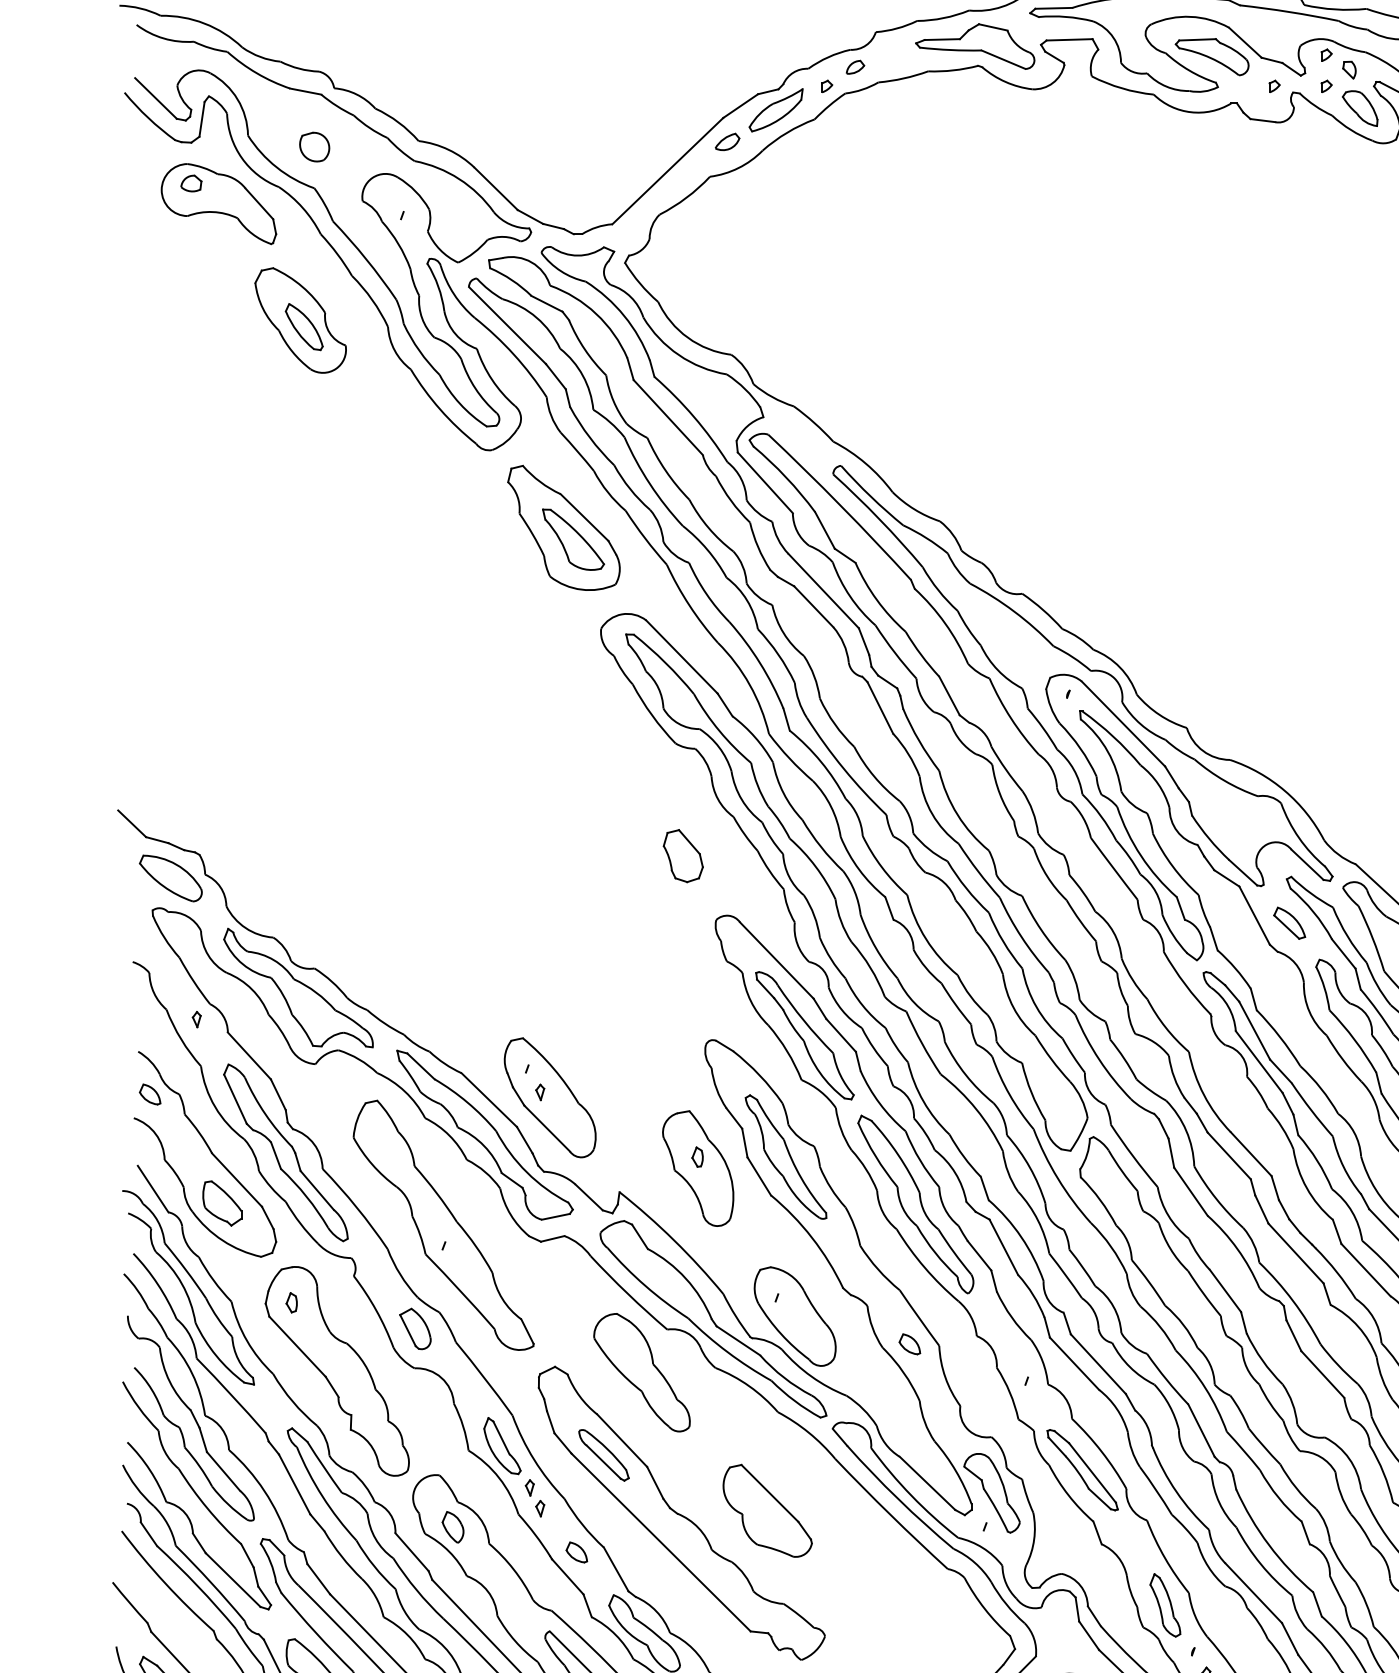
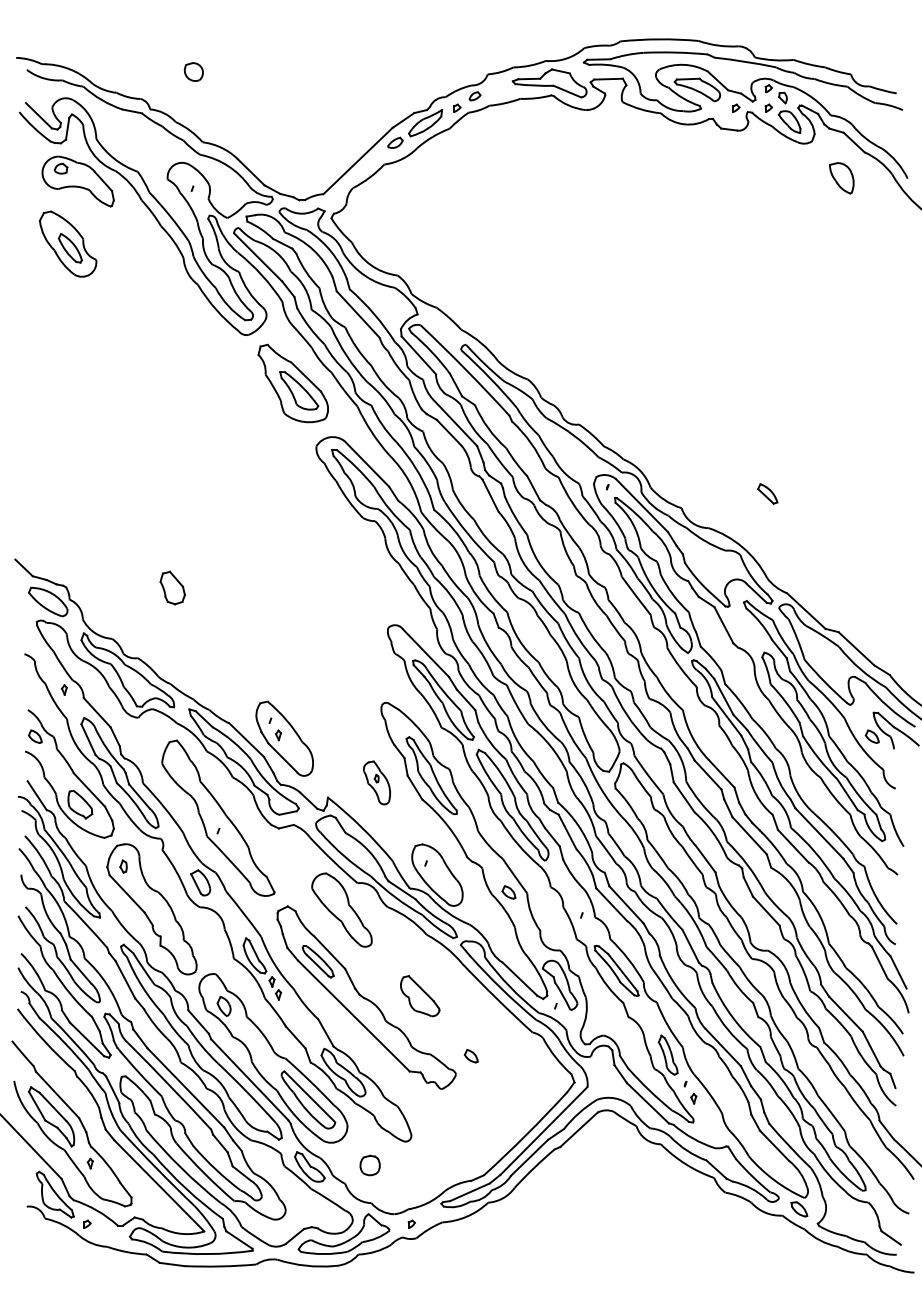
part: (314, 146) -> (193, 71), moved
part: (301, 319) -> (68, 243), moved
part: (682, 855) -> (172, 587), moved
part: (1289, 922) -> (767, 493), moved
part: (697, 1167) -> (376, 782), size x0.6
part: (766, 1509) -> (419, 995), size x0.7
part: (575, 1552) -> (470, 1056), moved

